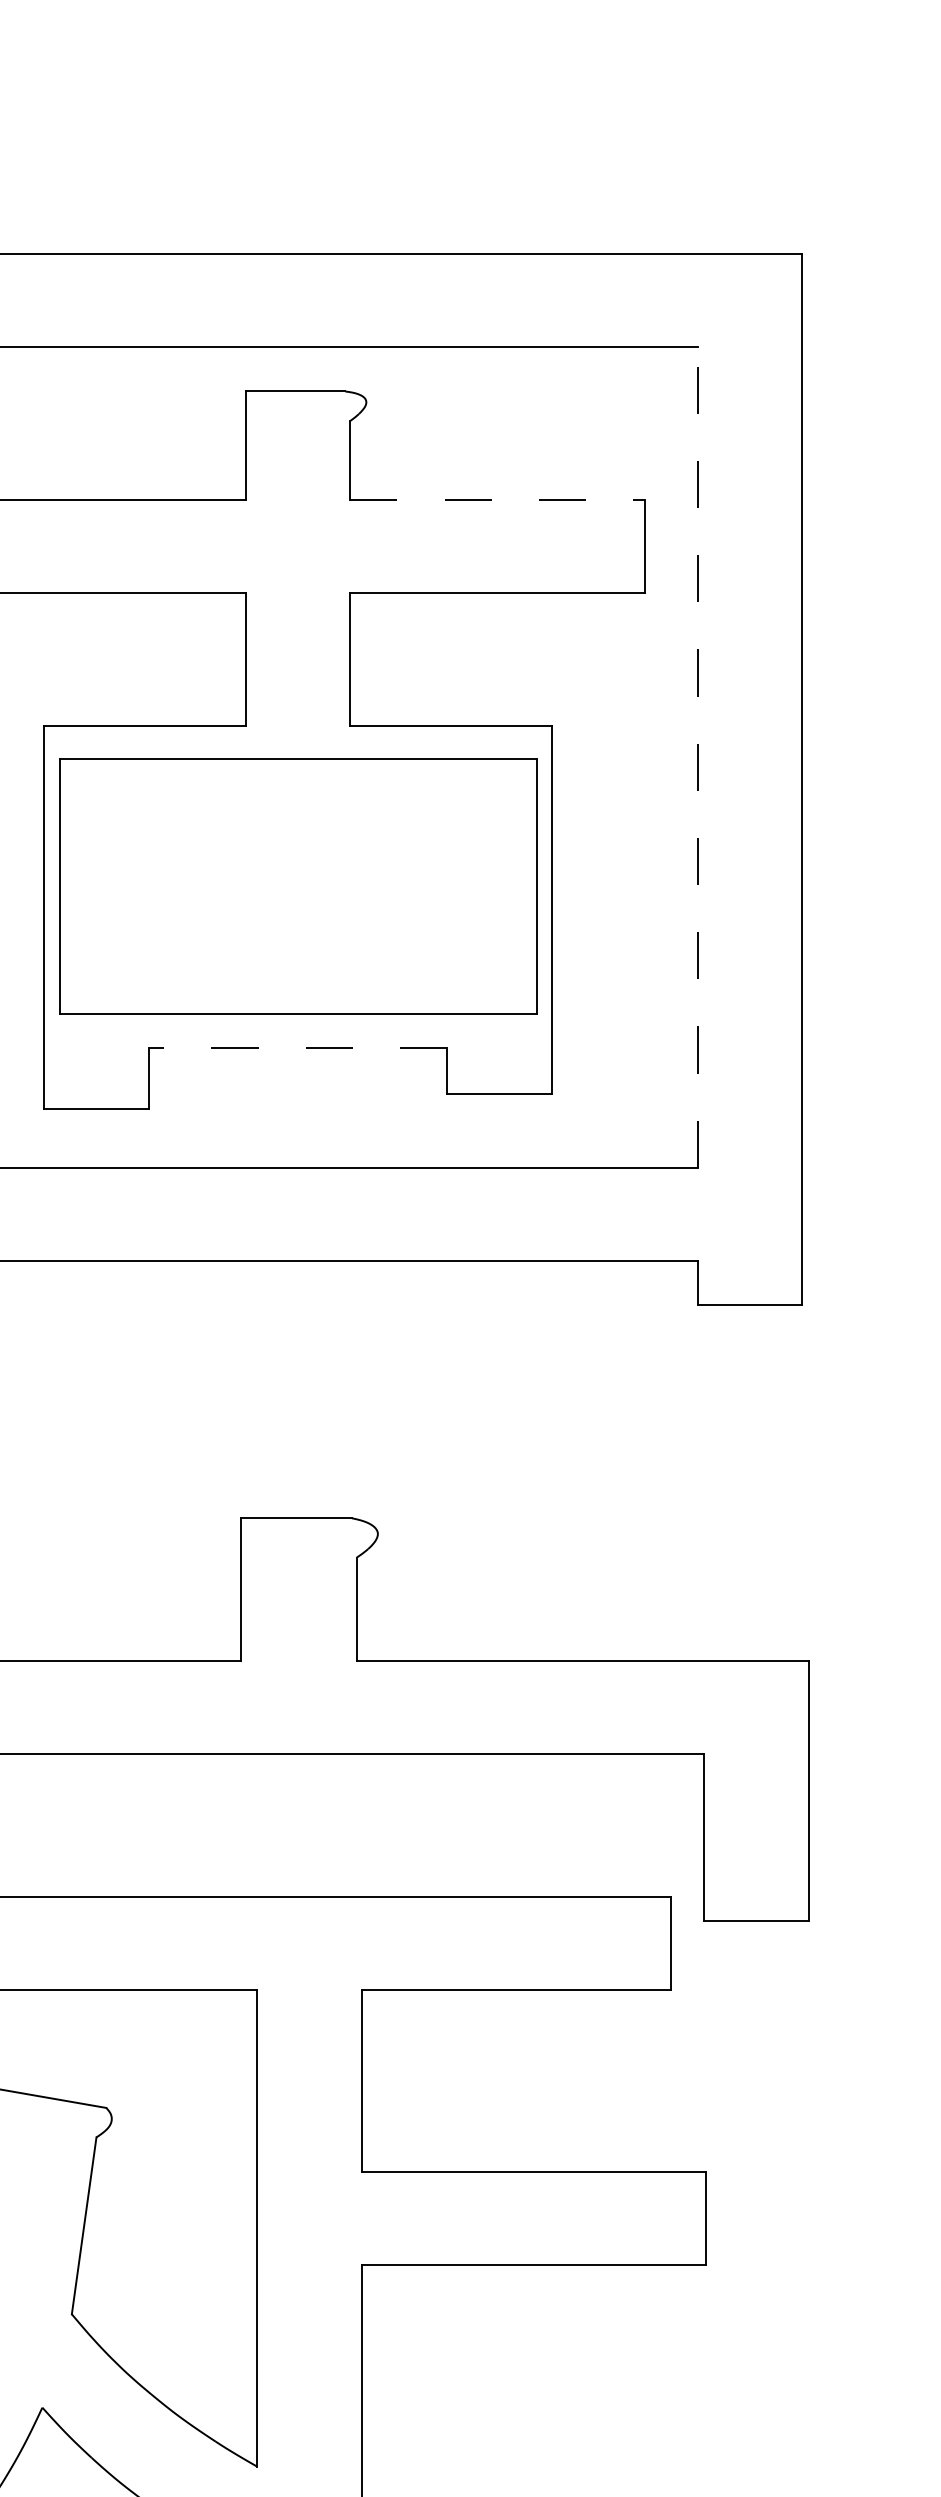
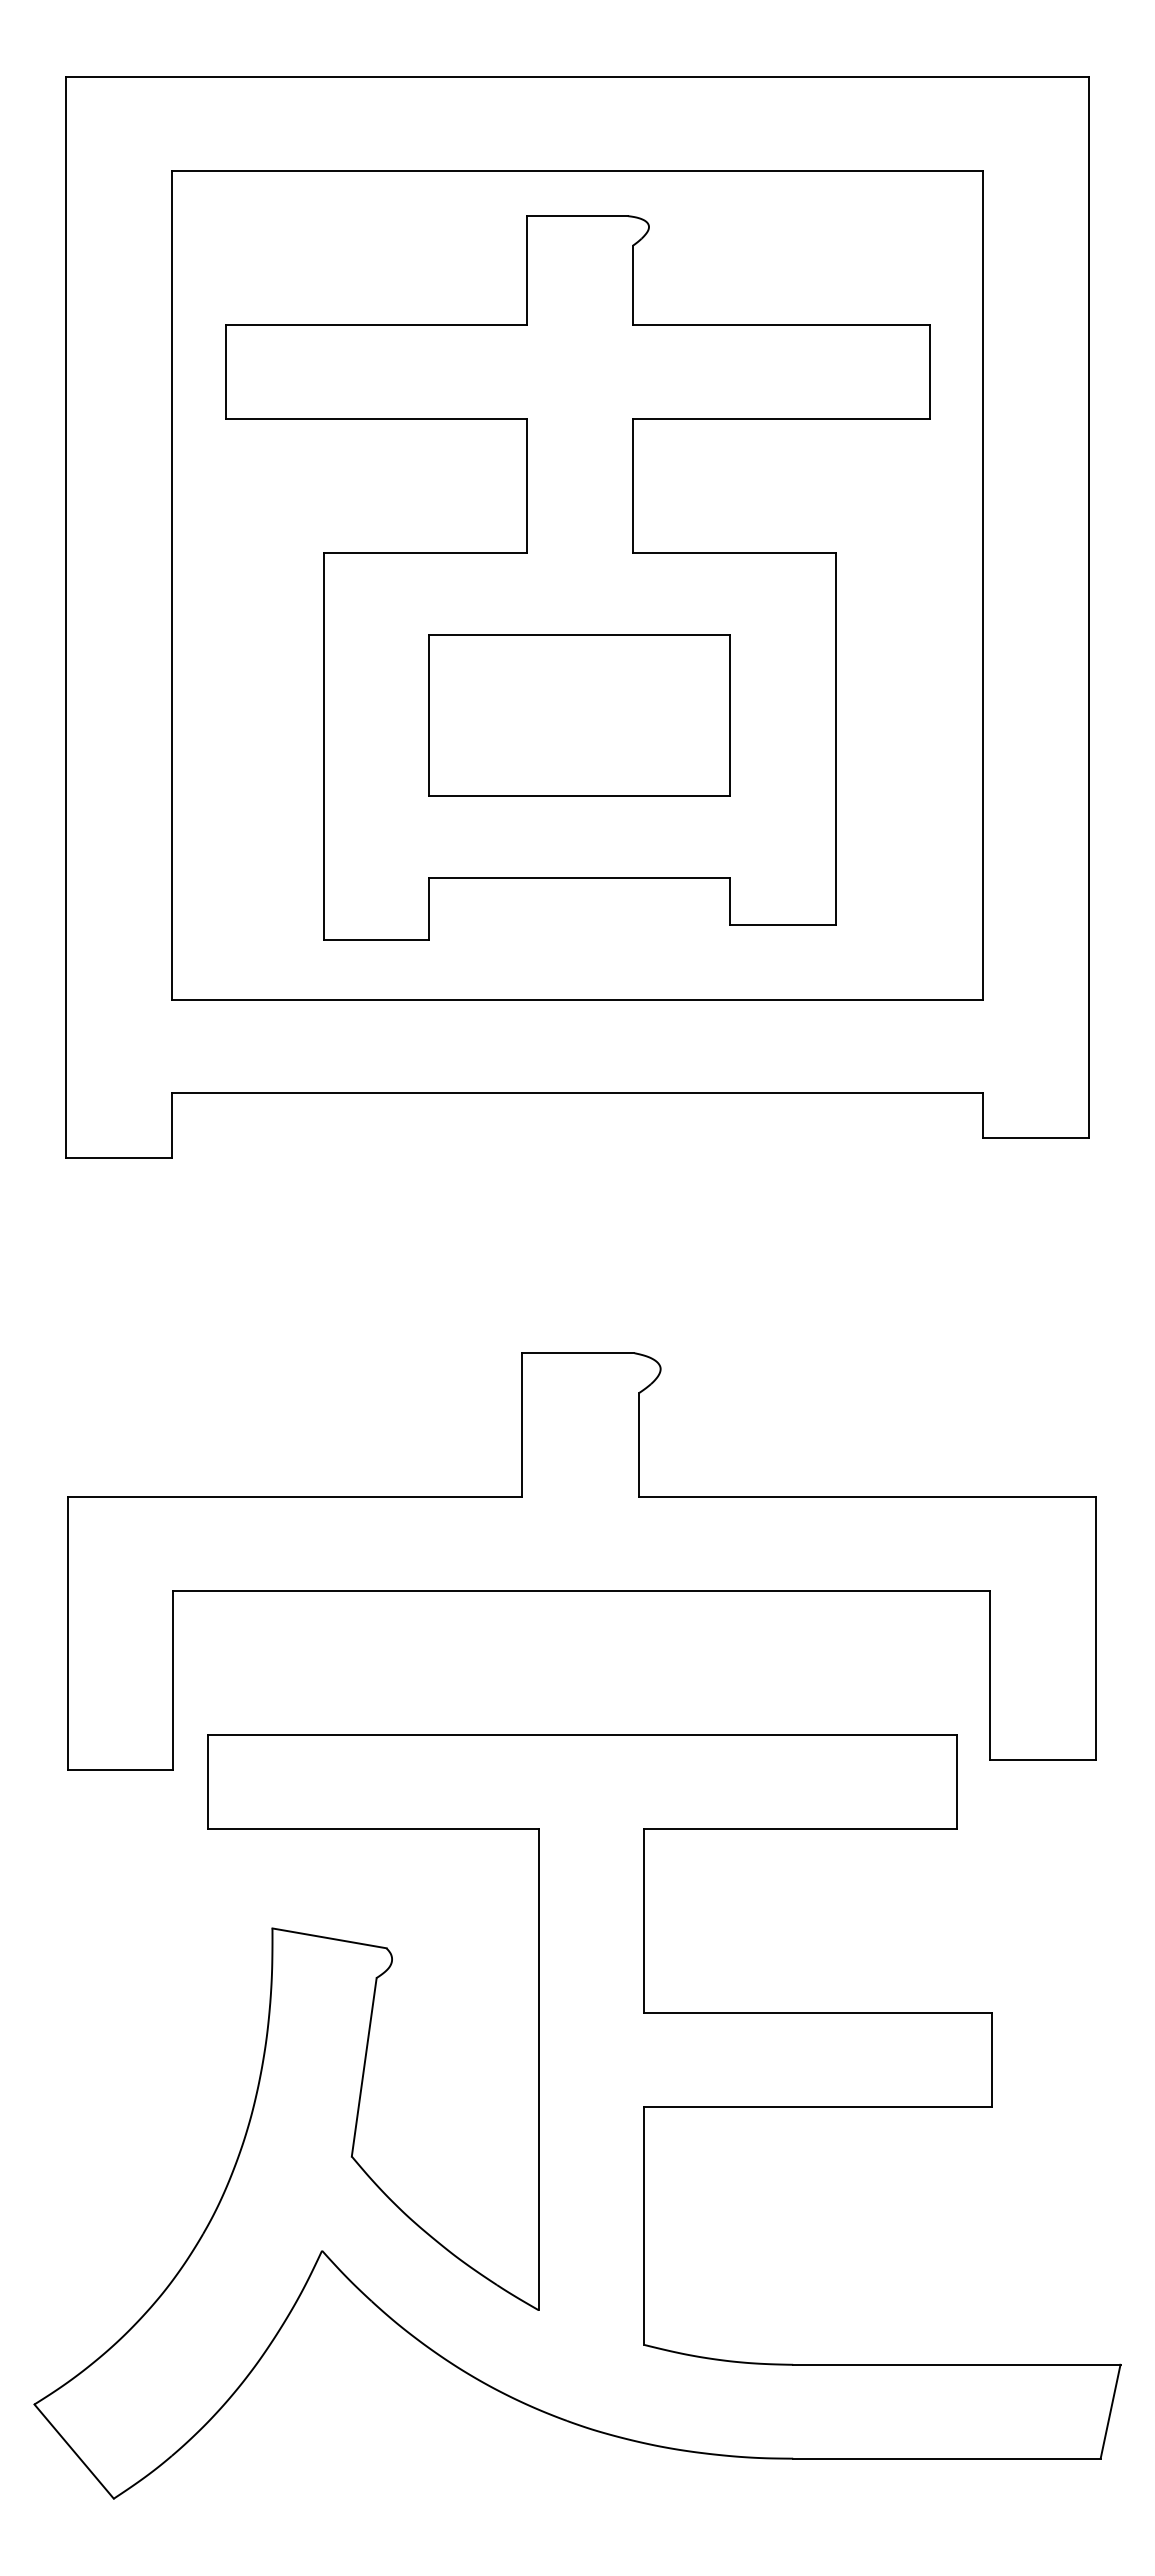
line: (497, 499) -> (781, 325), dashed -> solid
line: (697, 756) -> (983, 584), dashed -> solid
part: (297, 886) -> (579, 715), size x0.62
line: (297, 1047) -> (579, 878), dashed -> solid

